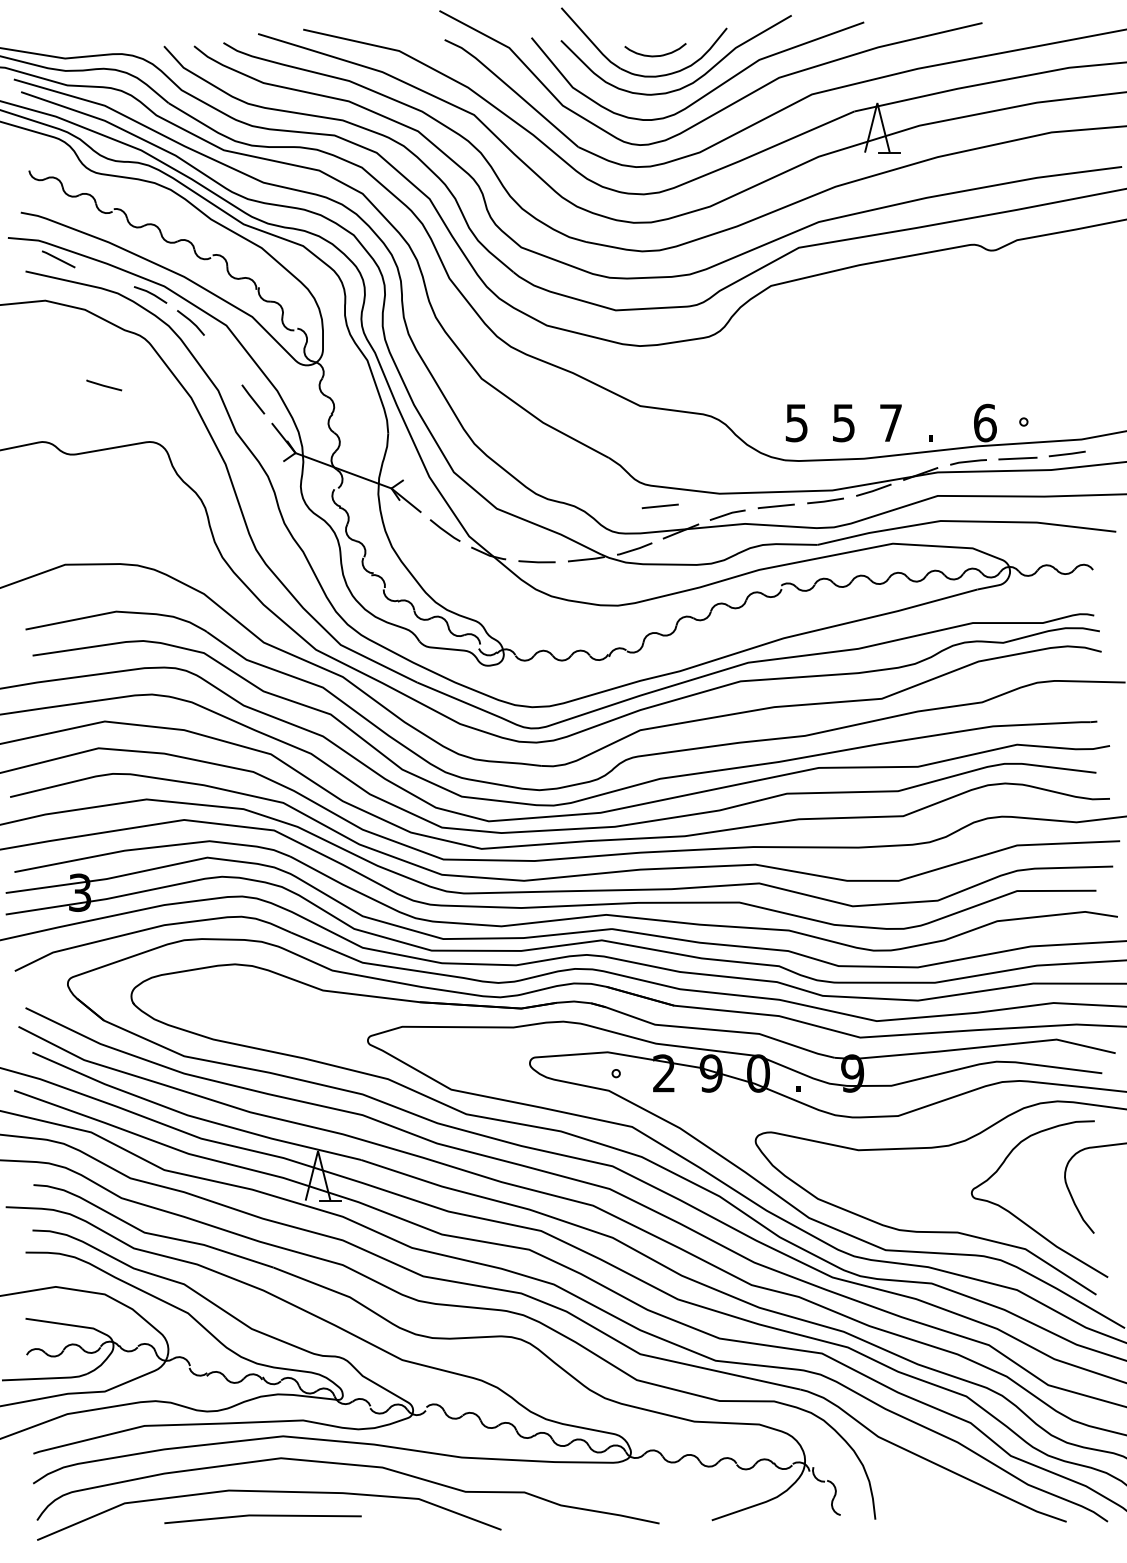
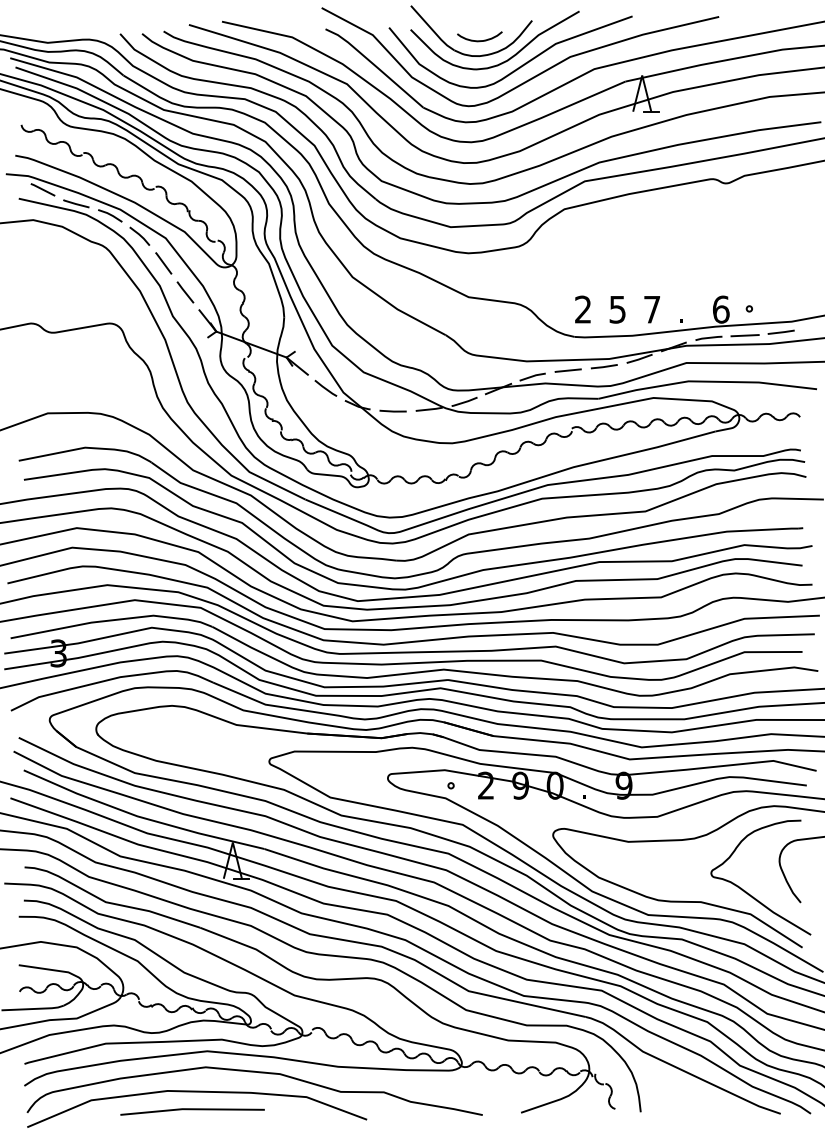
line: (223, 359) -> (163, 263), added
line: (104, 385) -> (76, 203), moved
text: (796, 422) -> (583, 309), 5 -> 2
line: (659, 506) -> (482, 370), removed

